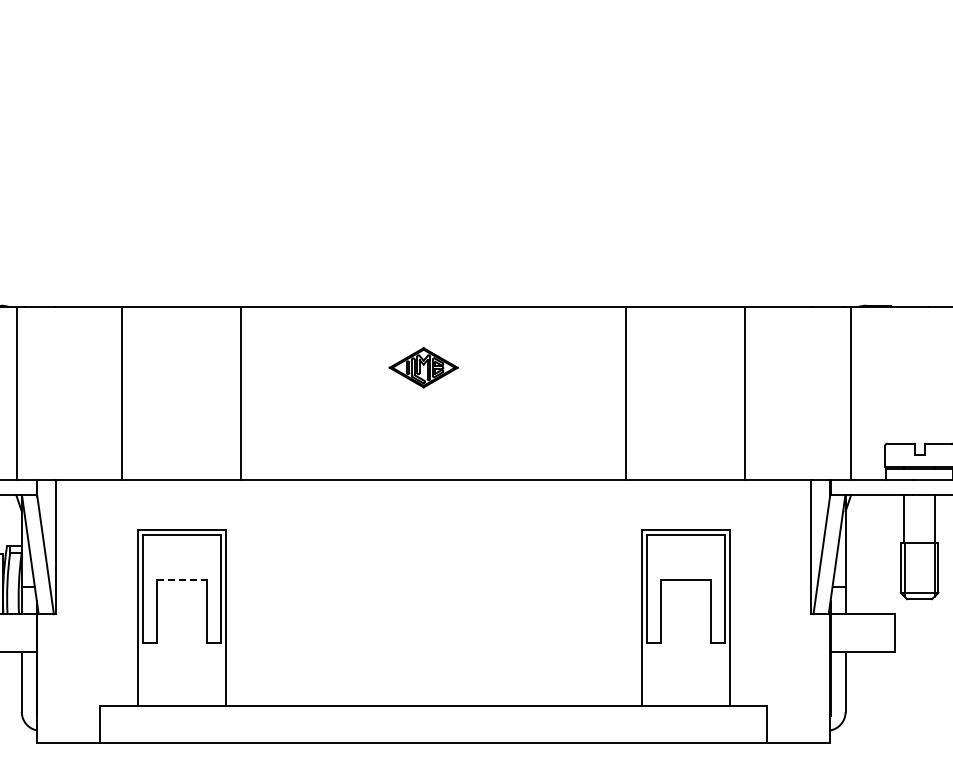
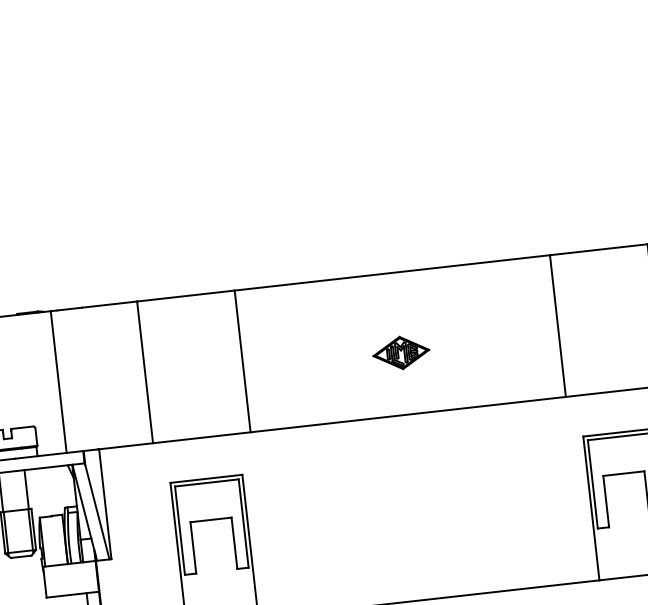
part: (423, 367) -> (401, 352), moved
line: (182, 580) -> (211, 519), dashed -> solid

